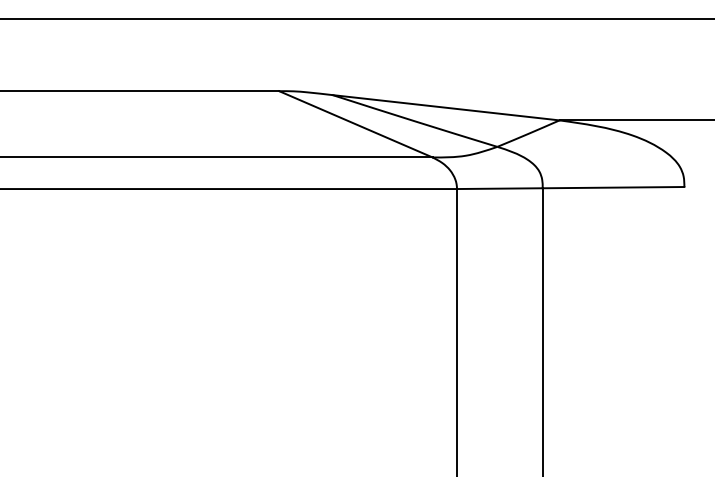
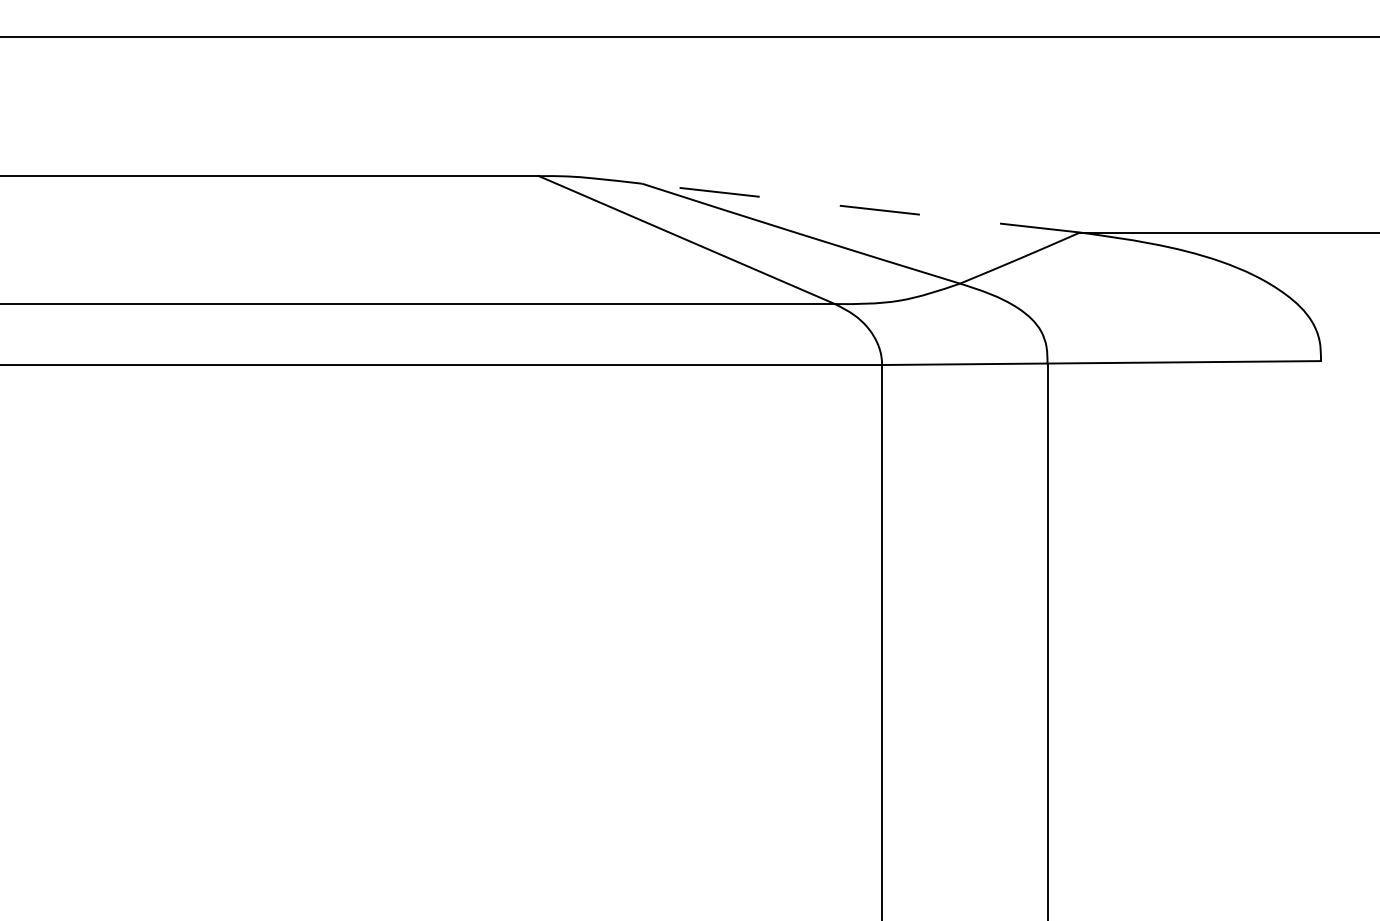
line: (445, 107) -> (859, 207), solid -> dashed

